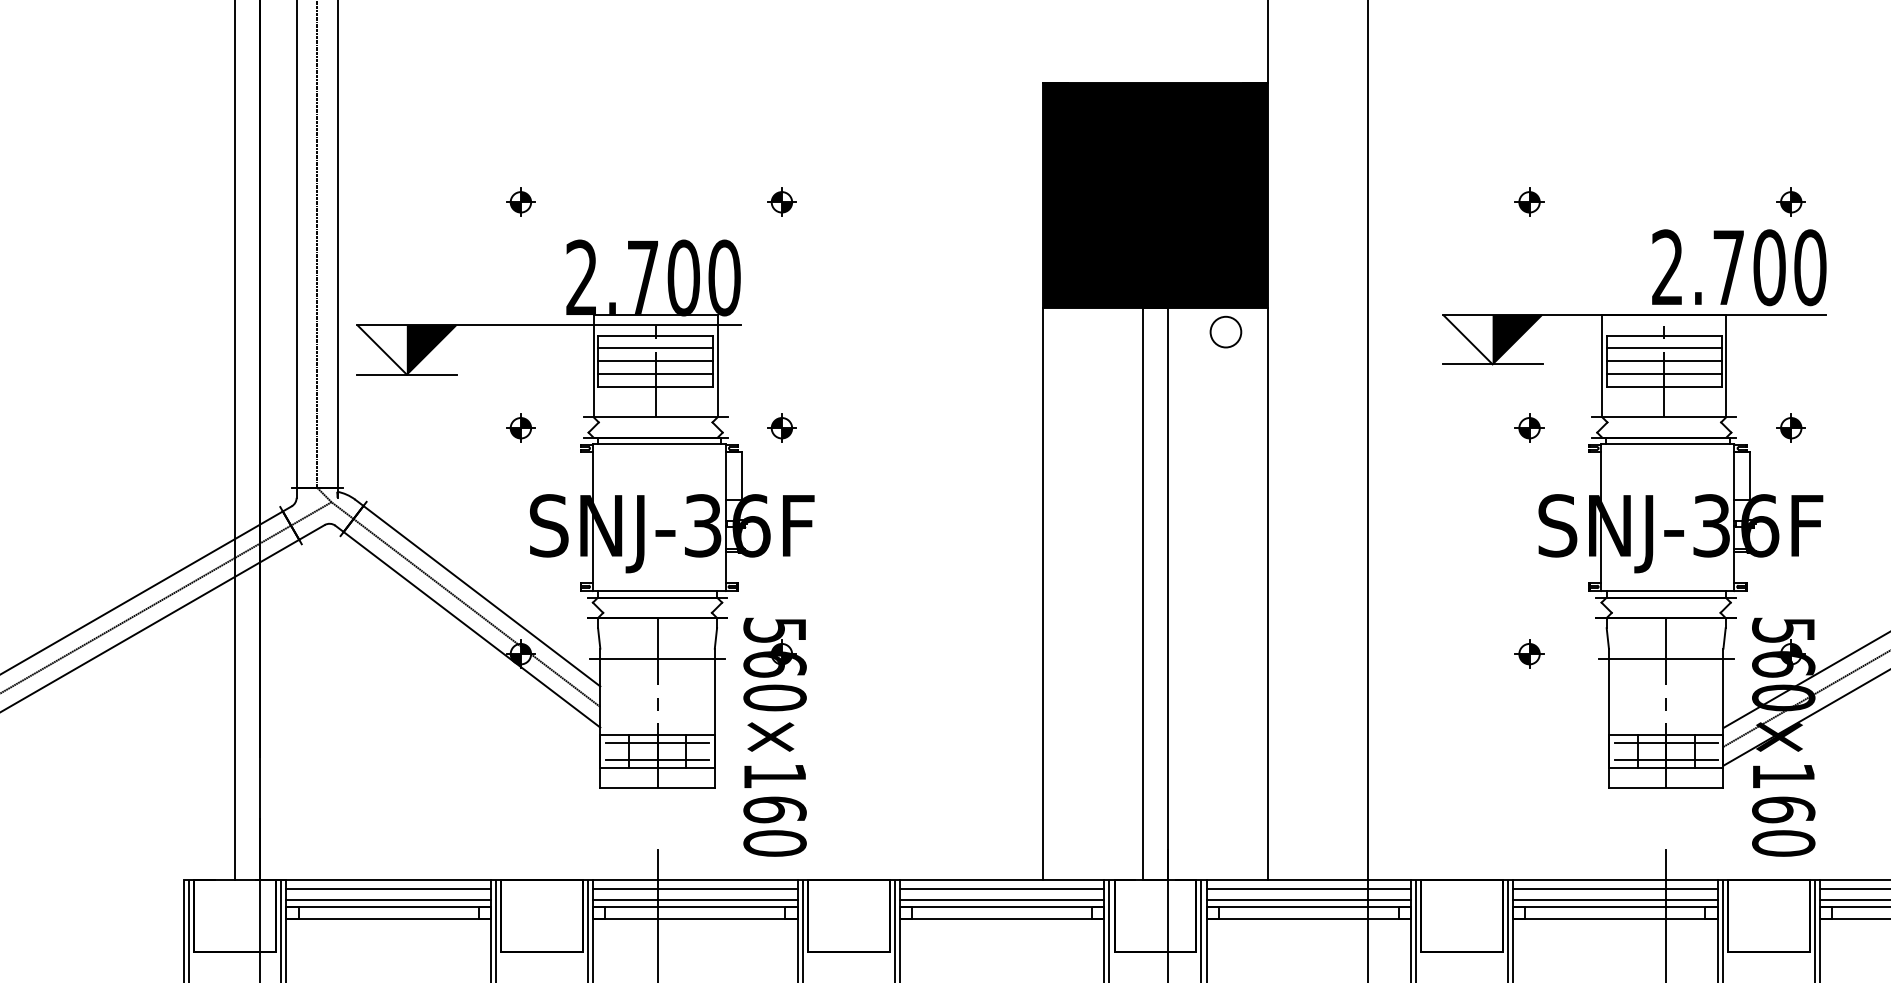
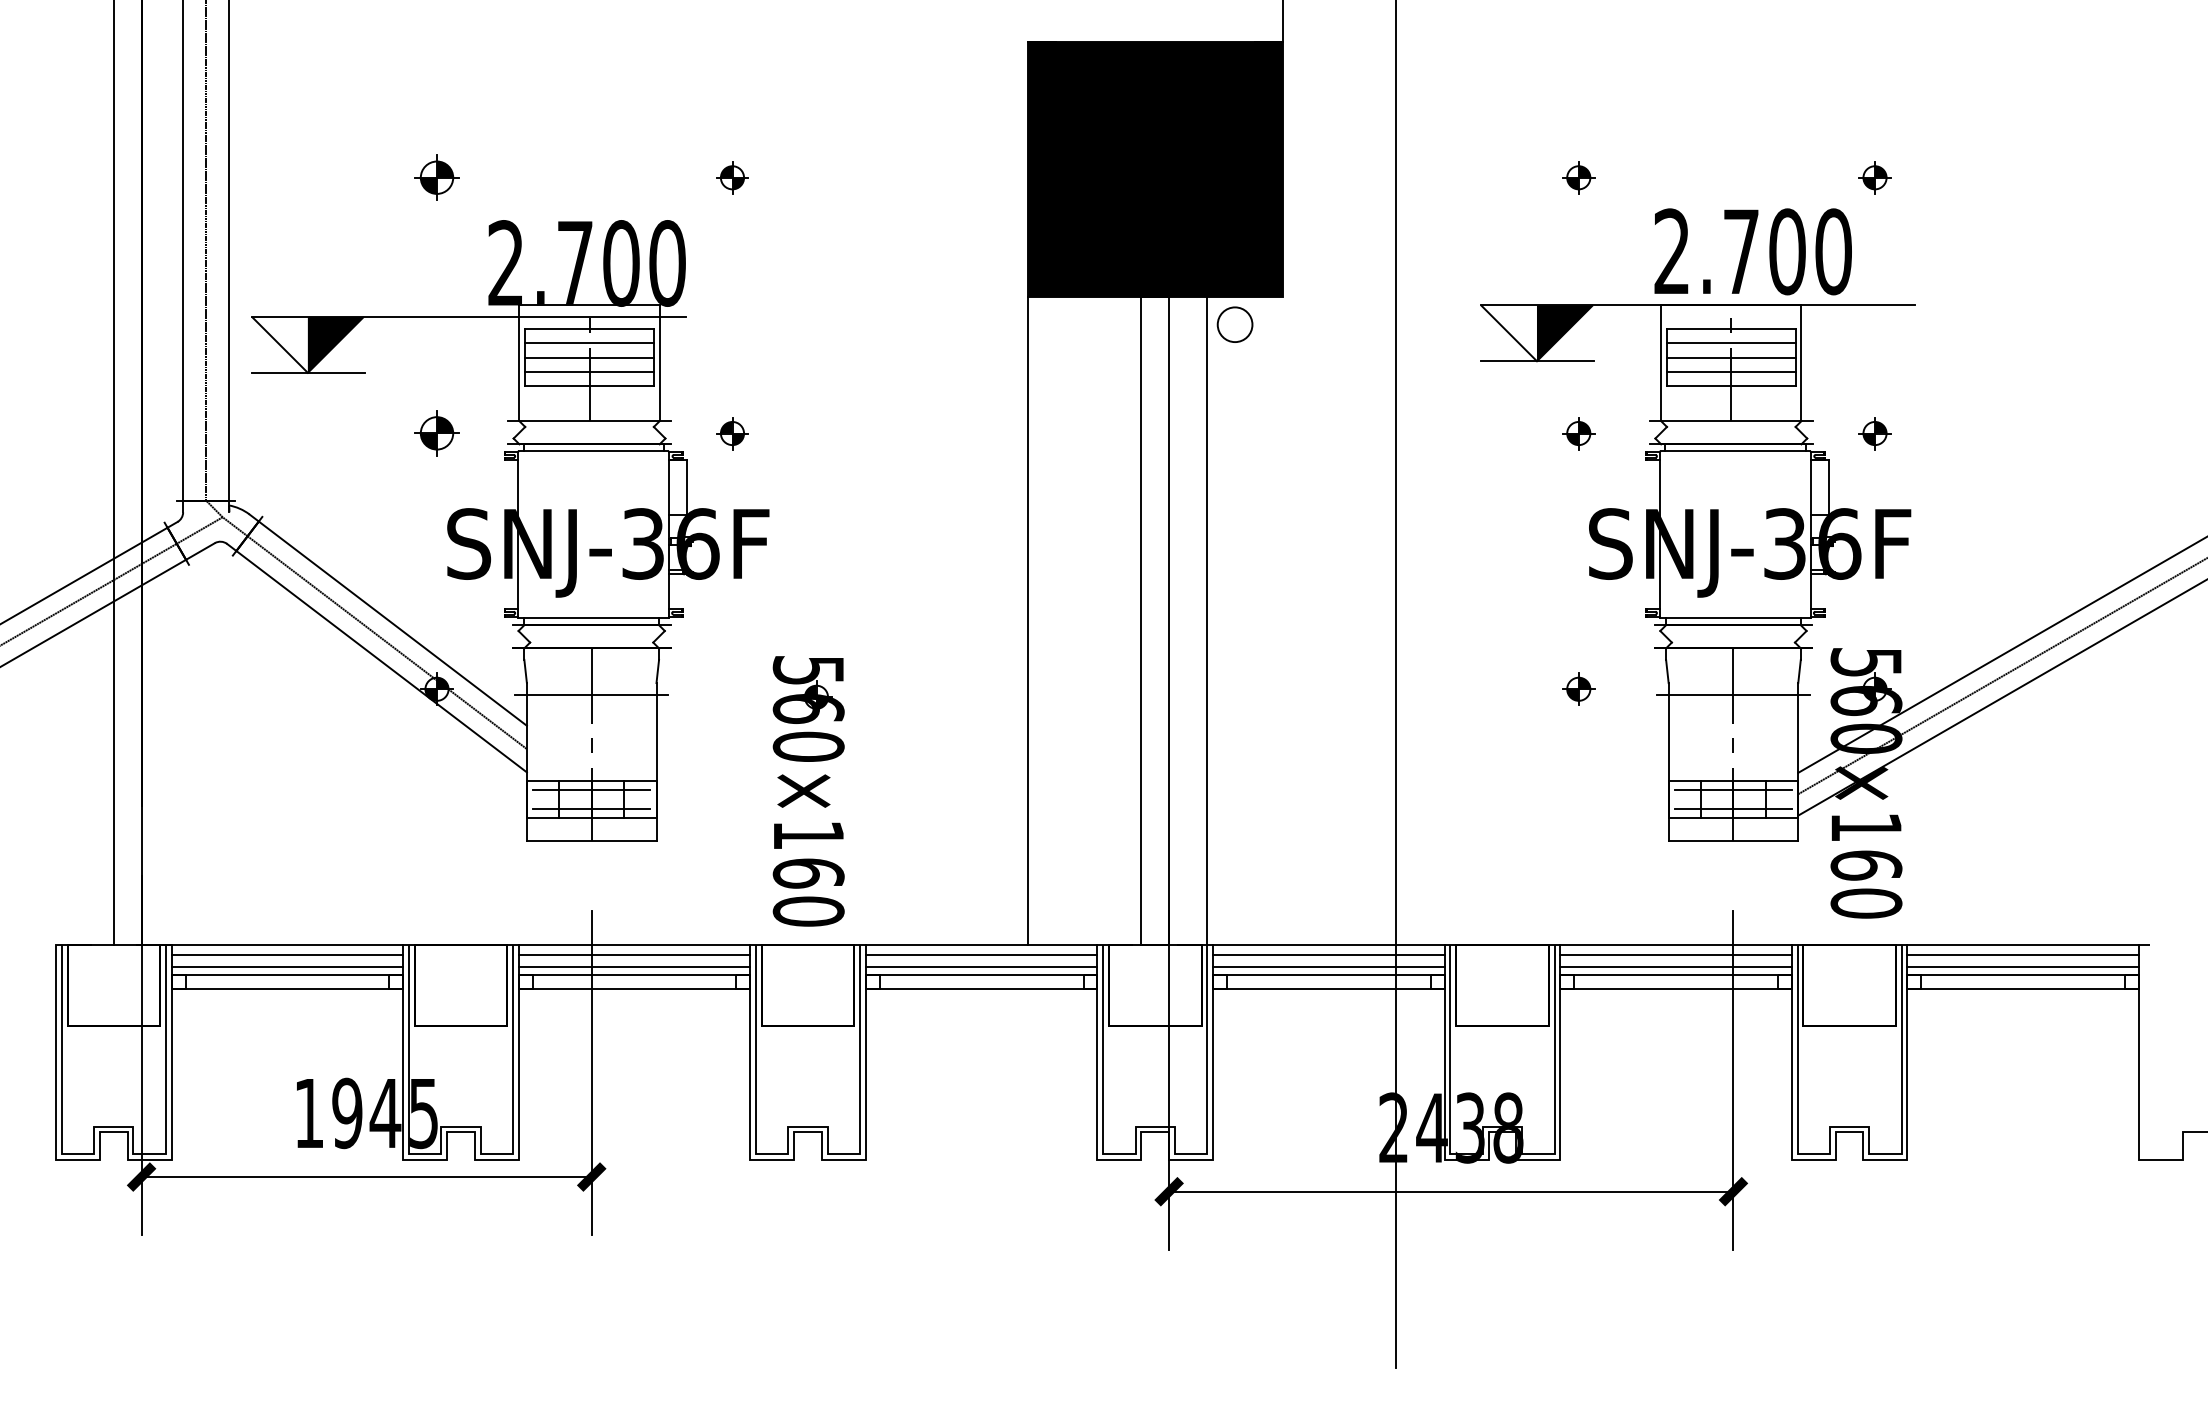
part: (520, 202) -> (436, 177), size x1.4
text: (1738, 267) -> (1752, 251), moved
part: (520, 428) -> (436, 433), size x1.4
line: (1267, 593) -> (1206, 620), moved
part: (774, 737) -> (808, 791), moved

